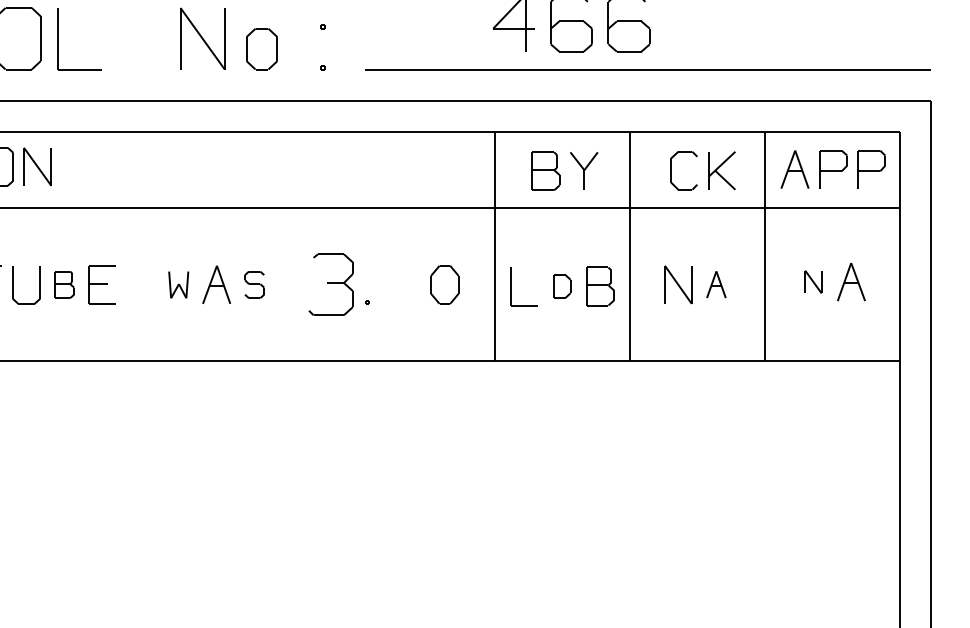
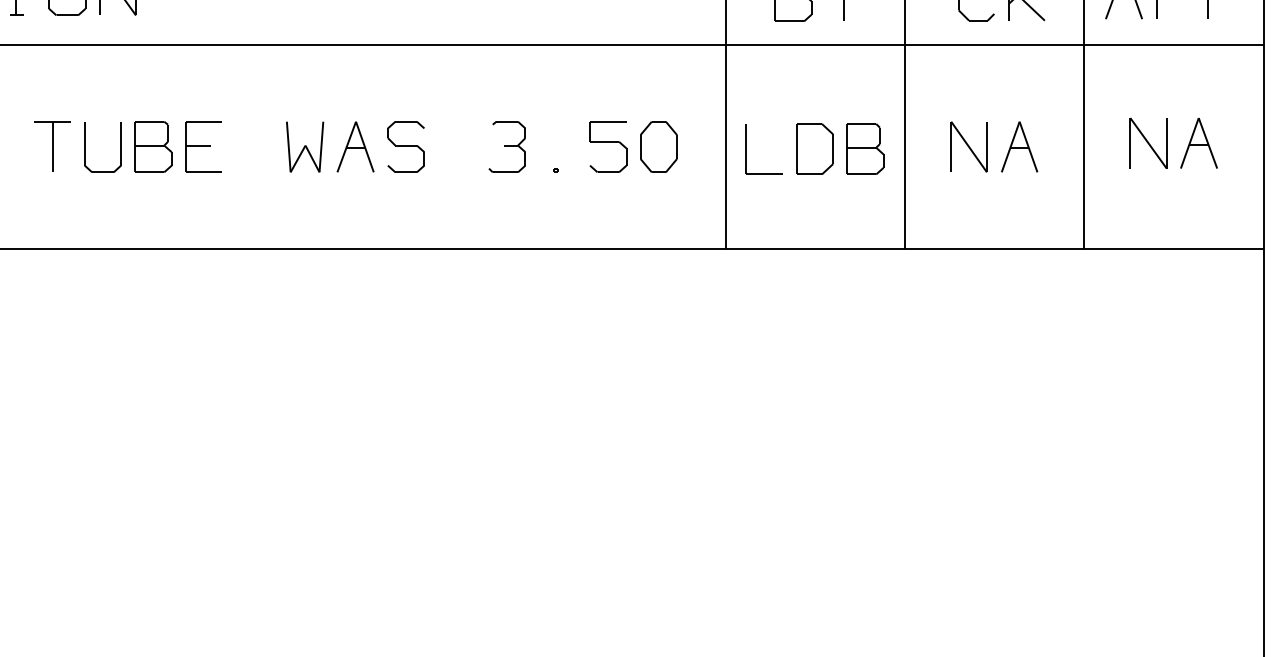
part: (813, 281) -> (1148, 142), size x1.67
part: (64, 284) -> (153, 146), size x1.43
part: (178, 284) -> (304, 146), size x1.43
part: (254, 284) -> (405, 146), size x1.43
part: (330, 284) -> (506, 146), size x0.62
part: (406, 284) -> (607, 146), added
part: (716, 284) -> (1019, 146), size x1.43
part: (562, 286) -> (815, 149), size x1.67

